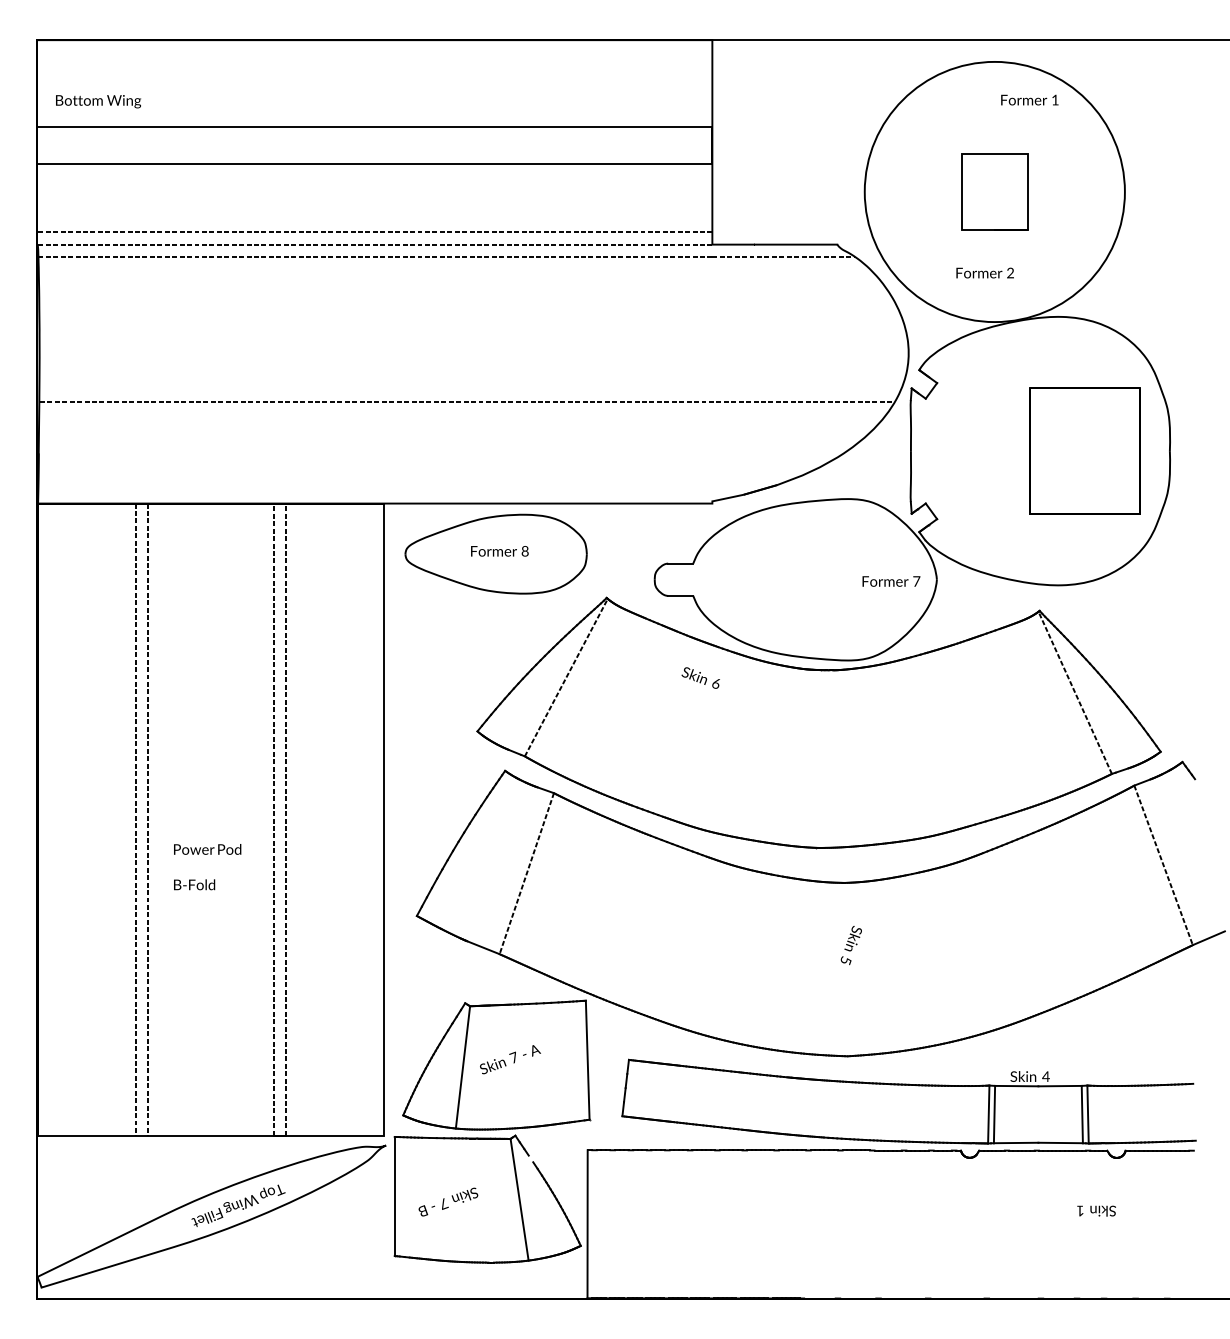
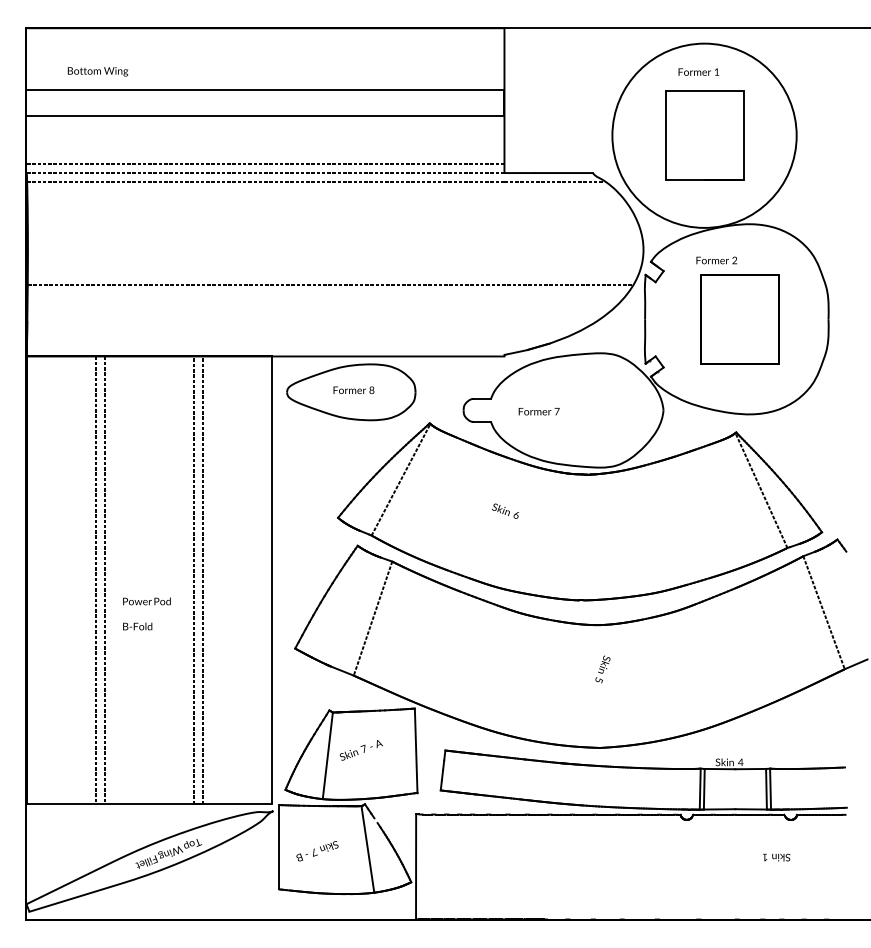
text: (1029, 99) -> (698, 71), moved
text: (98, 101) -> (97, 71), moved
part: (994, 191) -> (704, 135), size x1.67
text: (984, 272) -> (716, 260), moved
part: (1084, 450) -> (739, 318), moved
text: (891, 581) -> (539, 411), moved
text: (700, 677) -> (505, 510), moved

